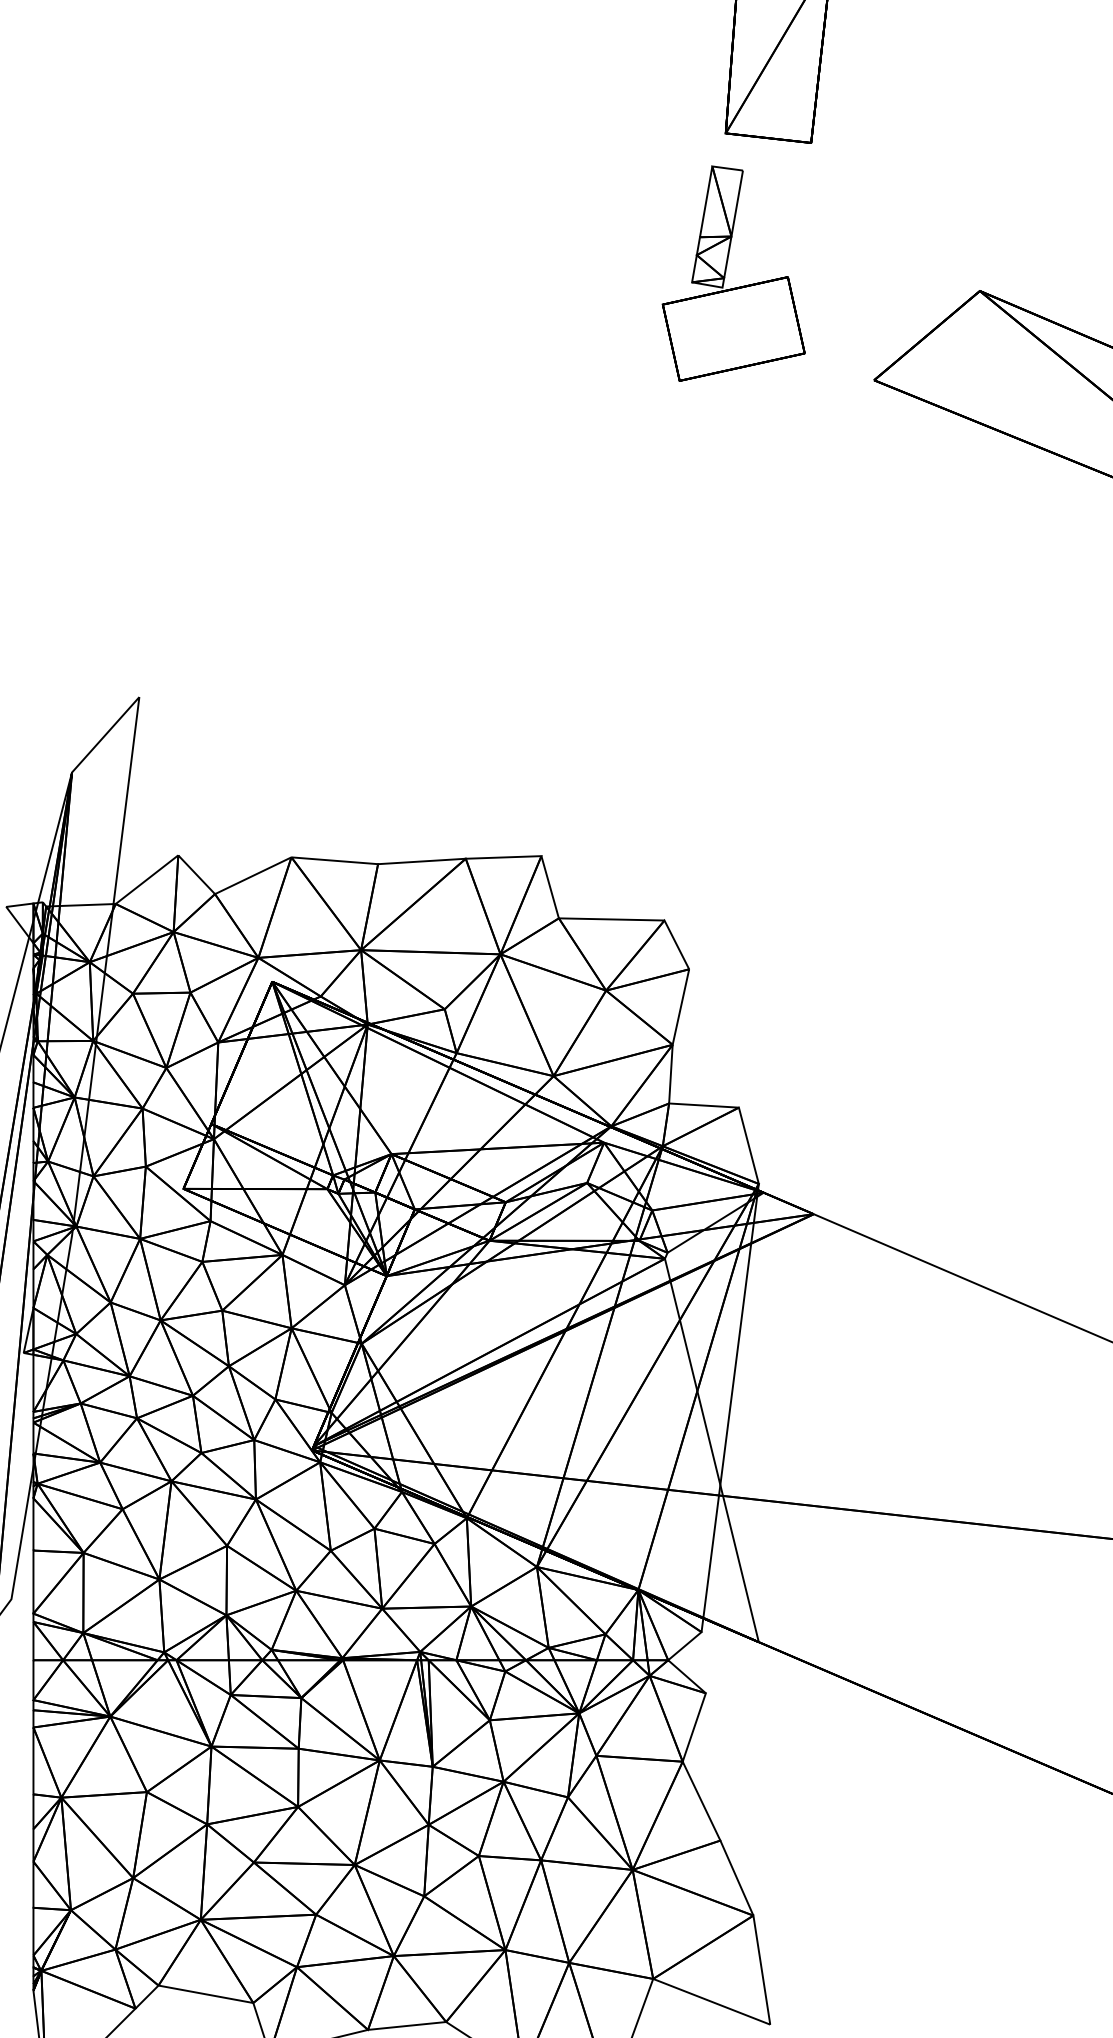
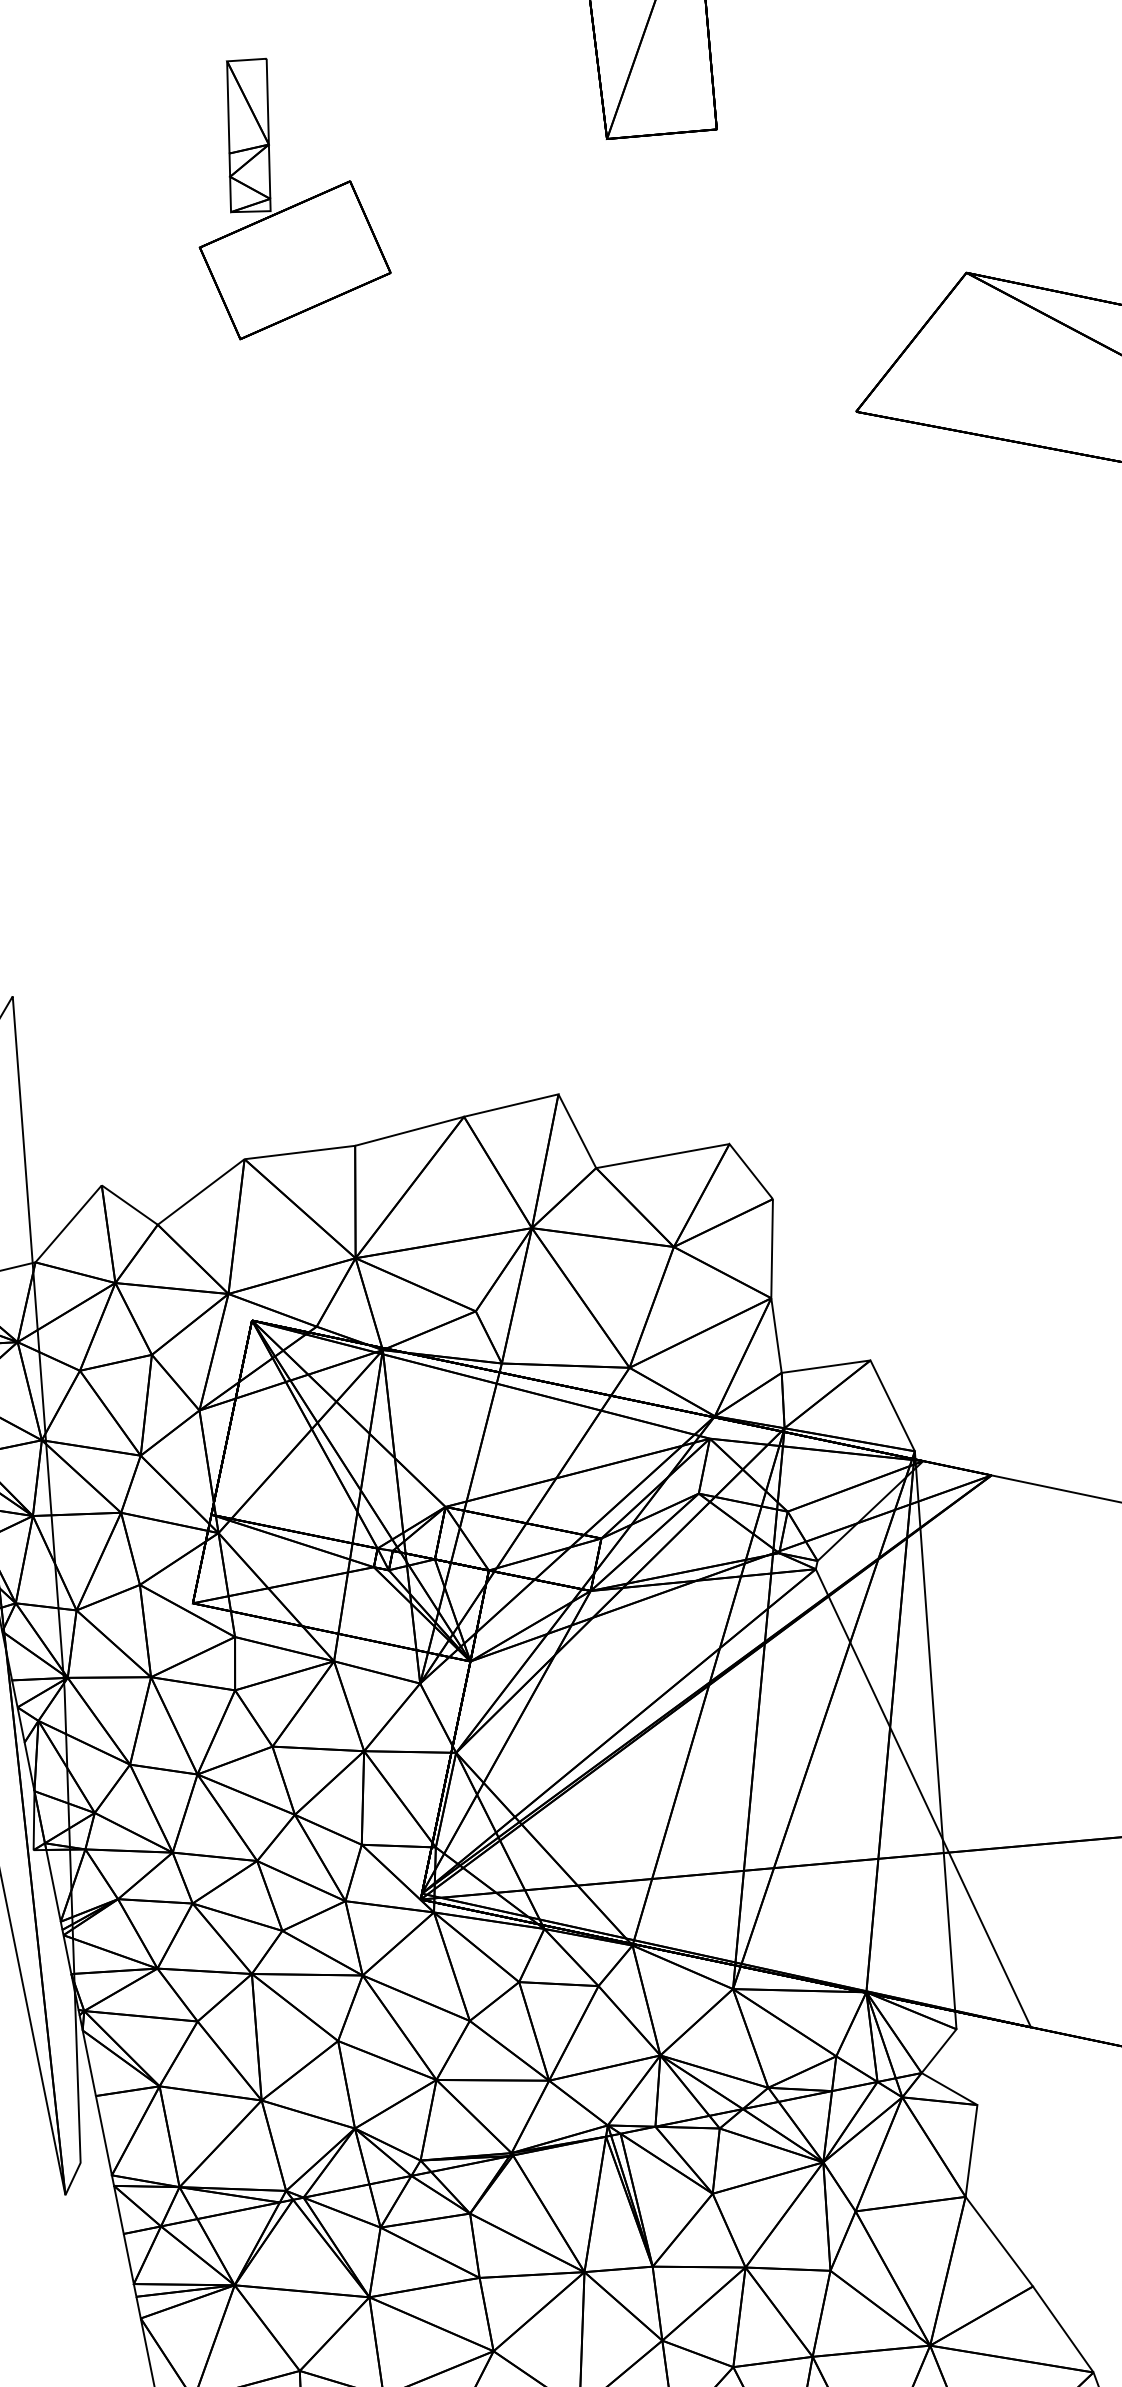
part: (726, 272) -> (271, 191), moved

